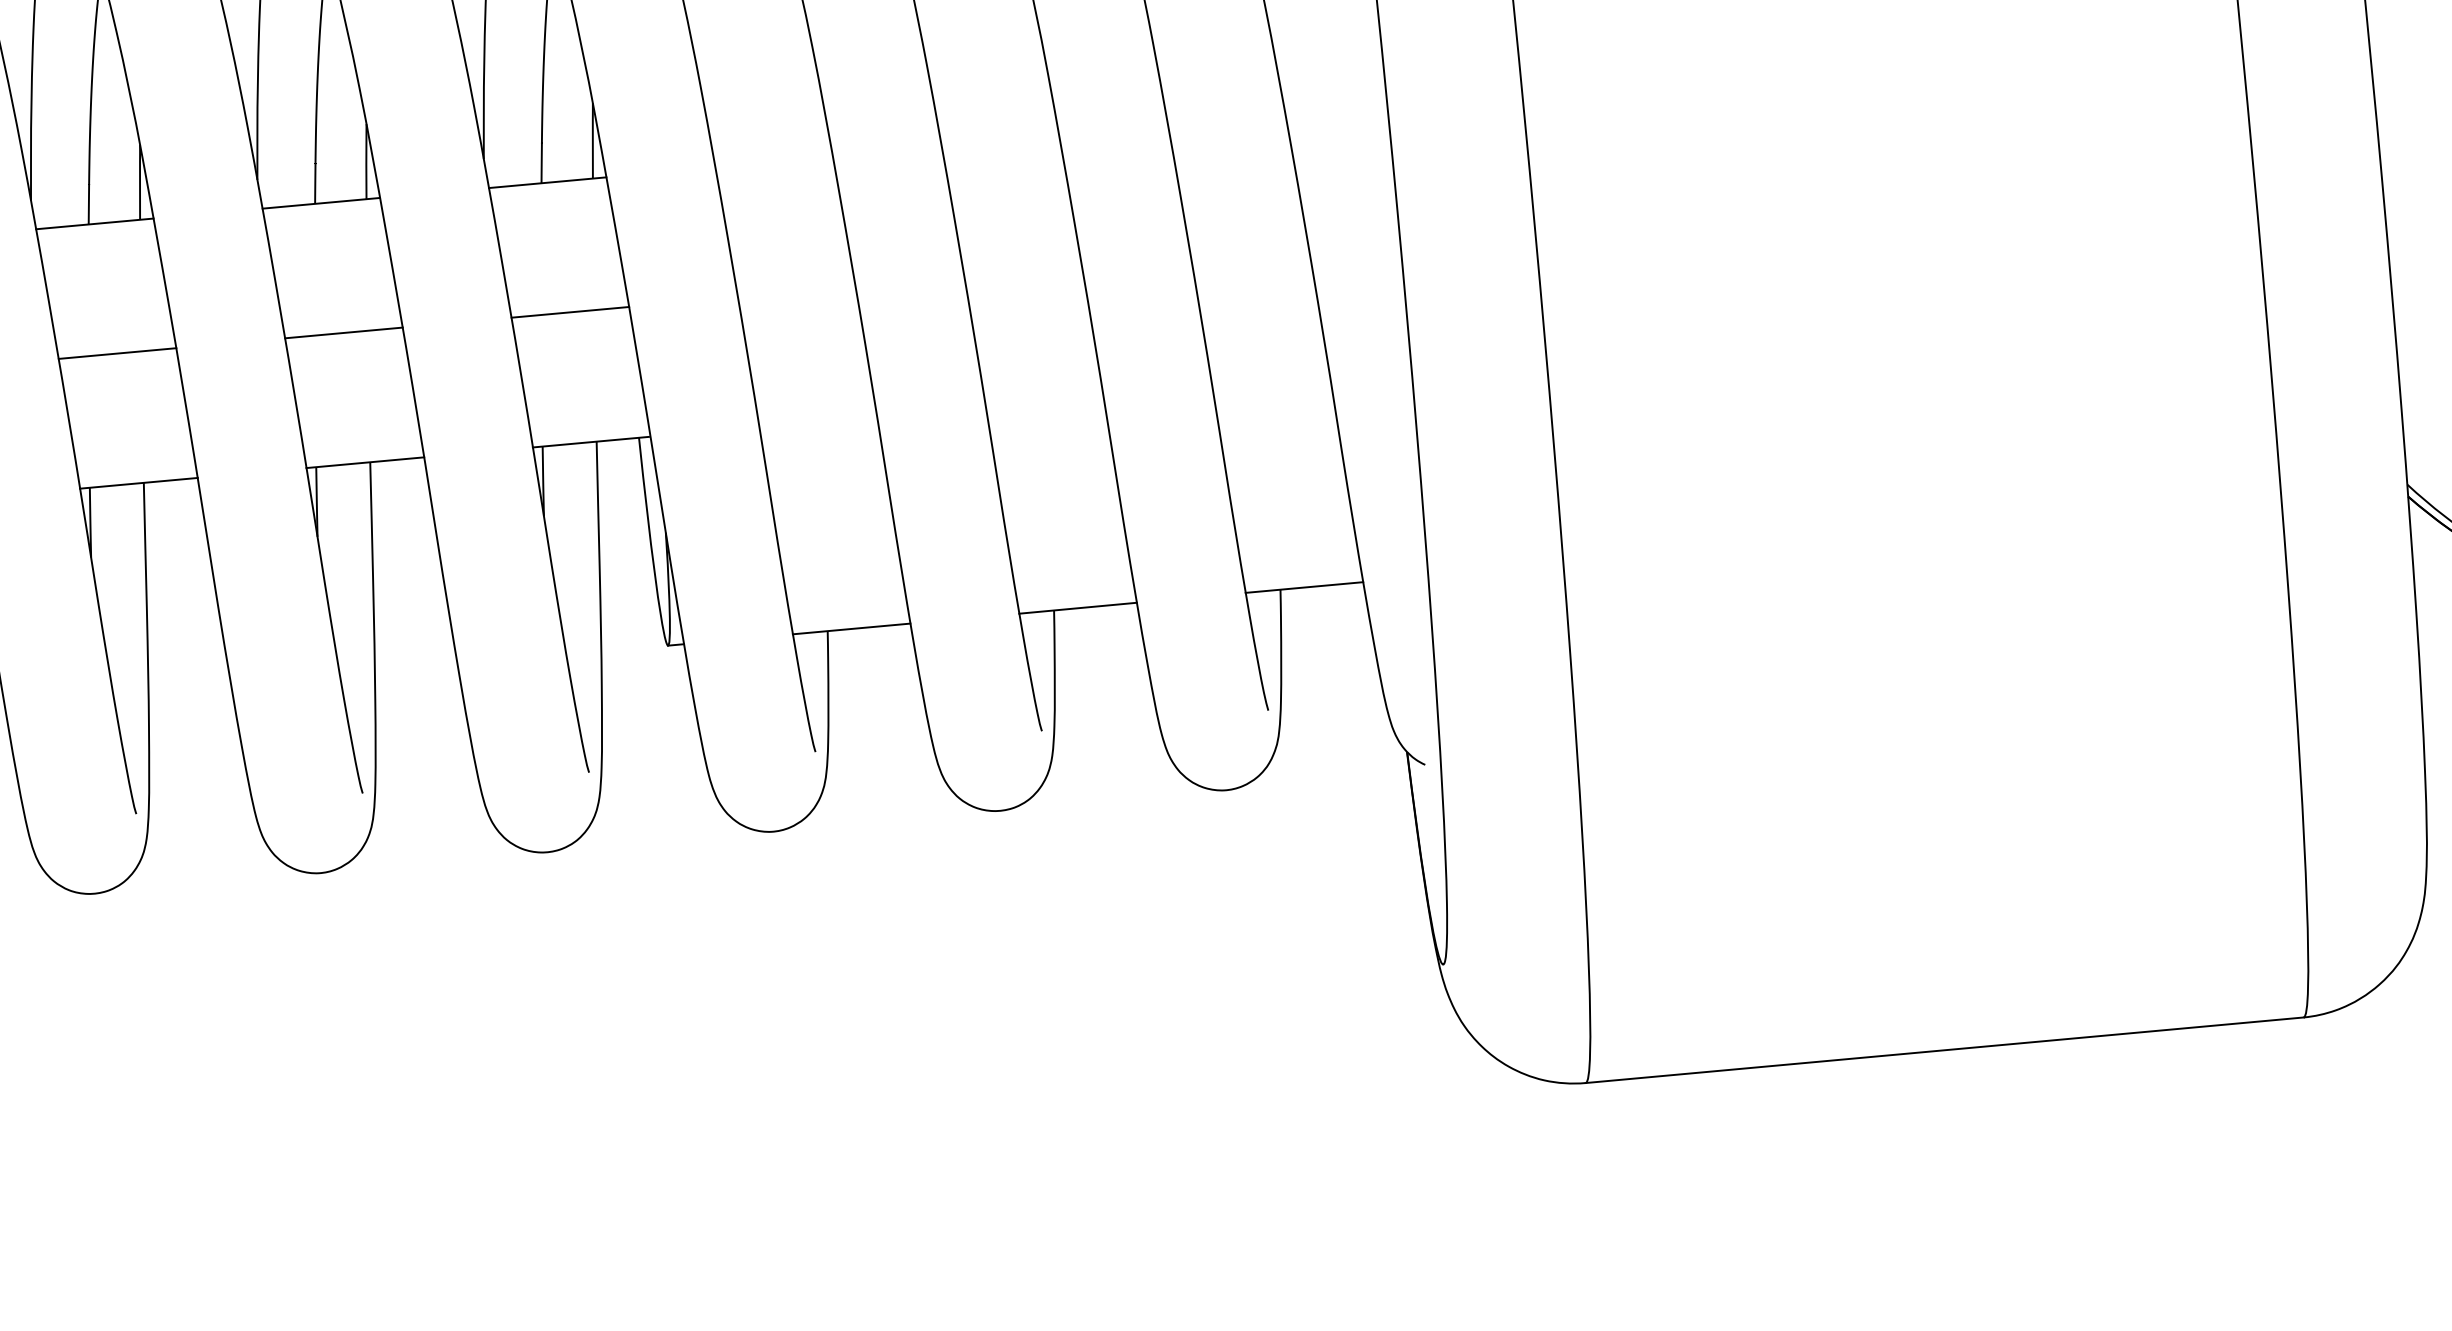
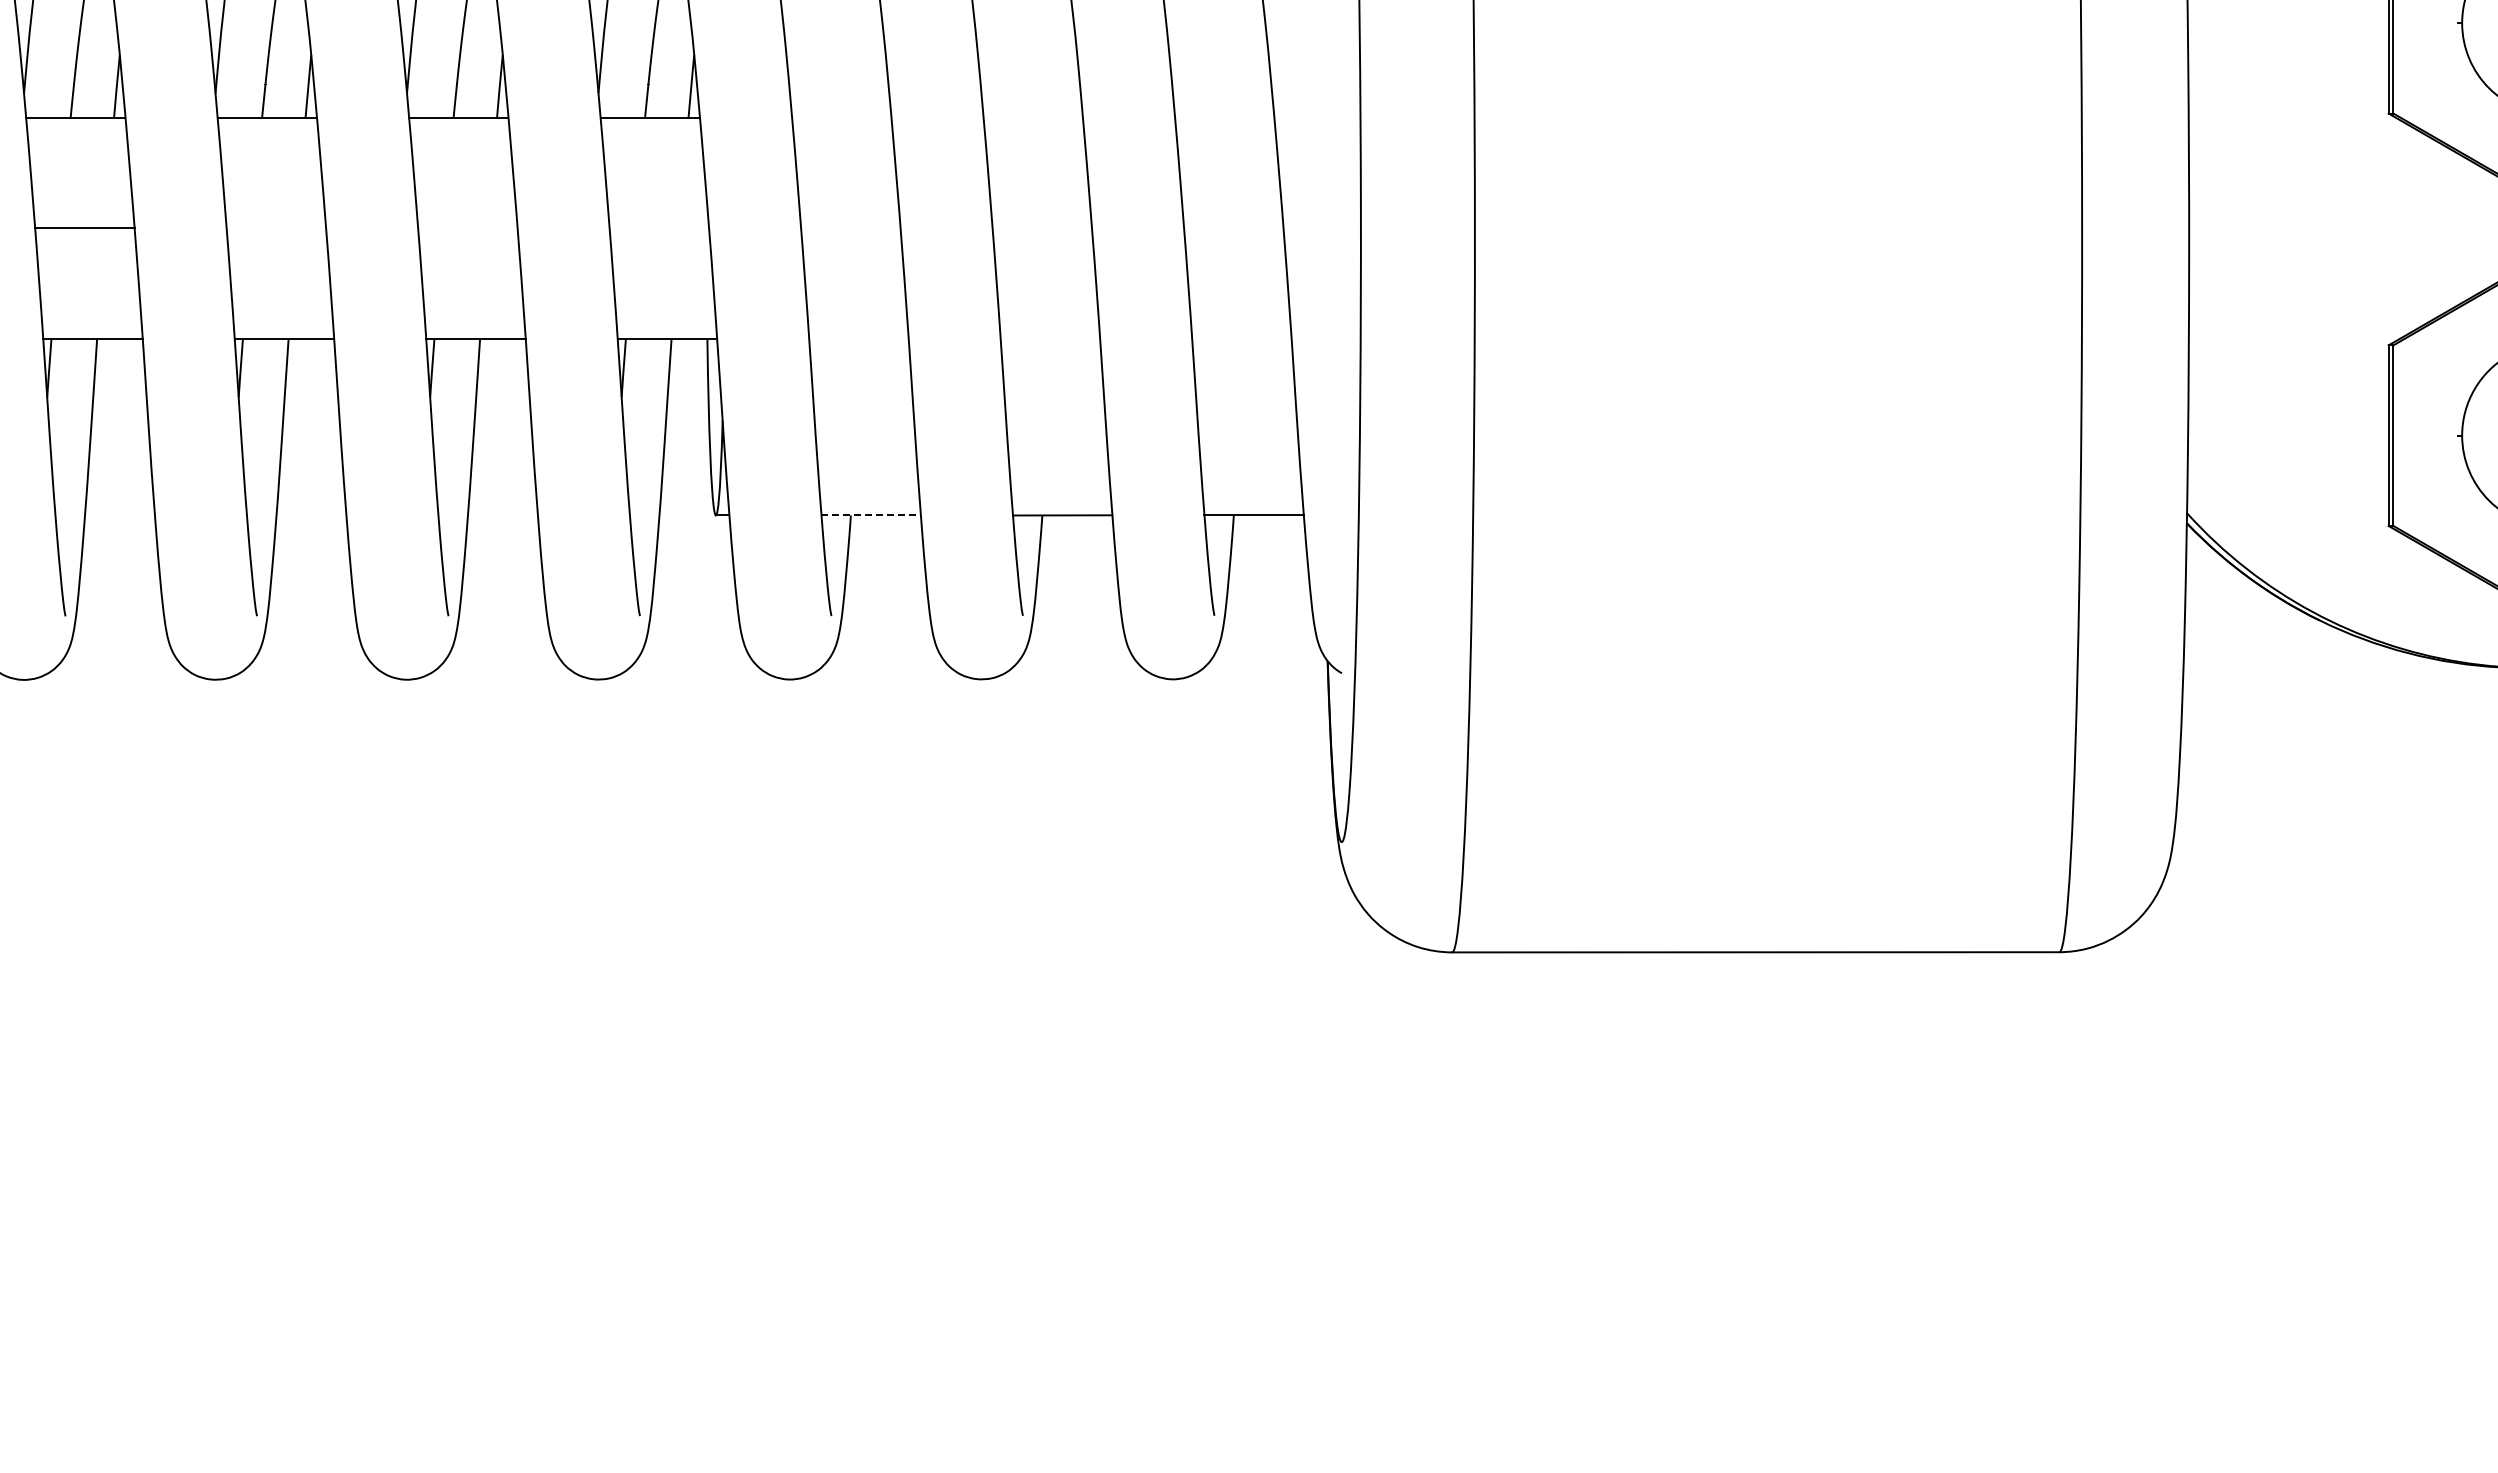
line: (570, 312) -> (659, 228), removed
line: (343, 333) -> (467, 228), removed
line: (117, 353) -> (276, 228), removed
line: (852, 628) -> (871, 515), solid -> dashed

